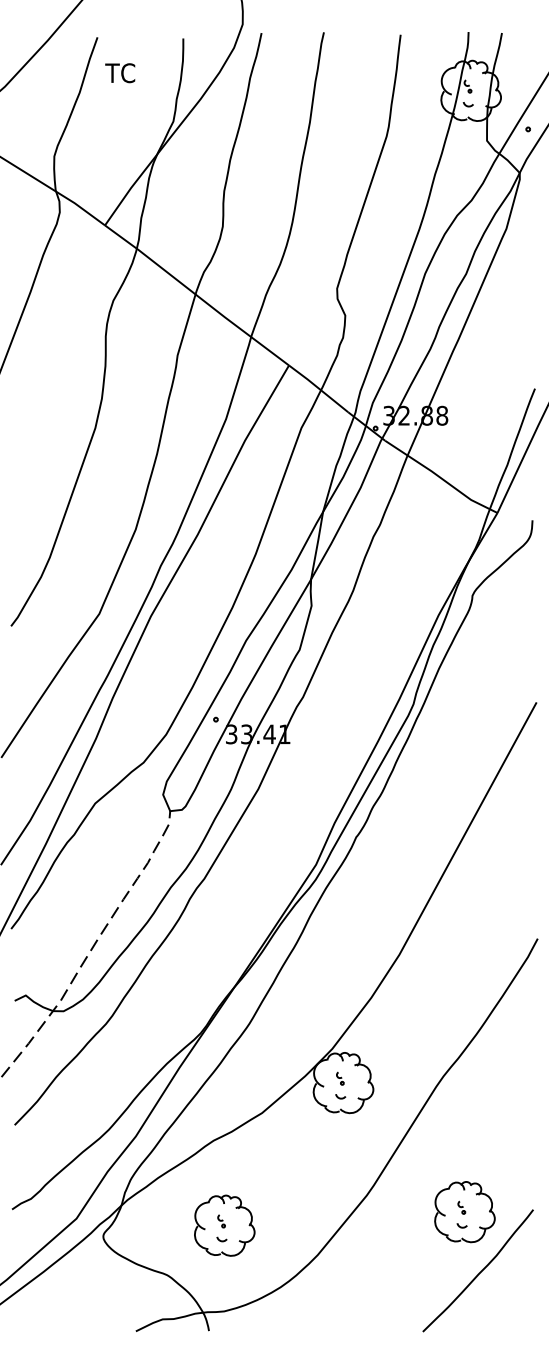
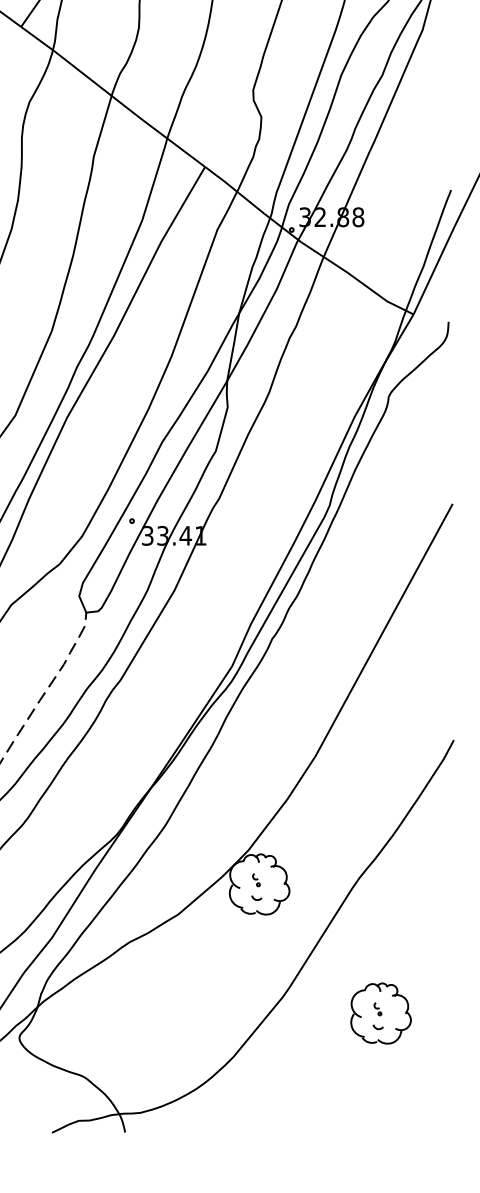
part: (224, 1225) -> (140, 1026), removed
curve: (479, 1272) -> (395, 1073), removed

